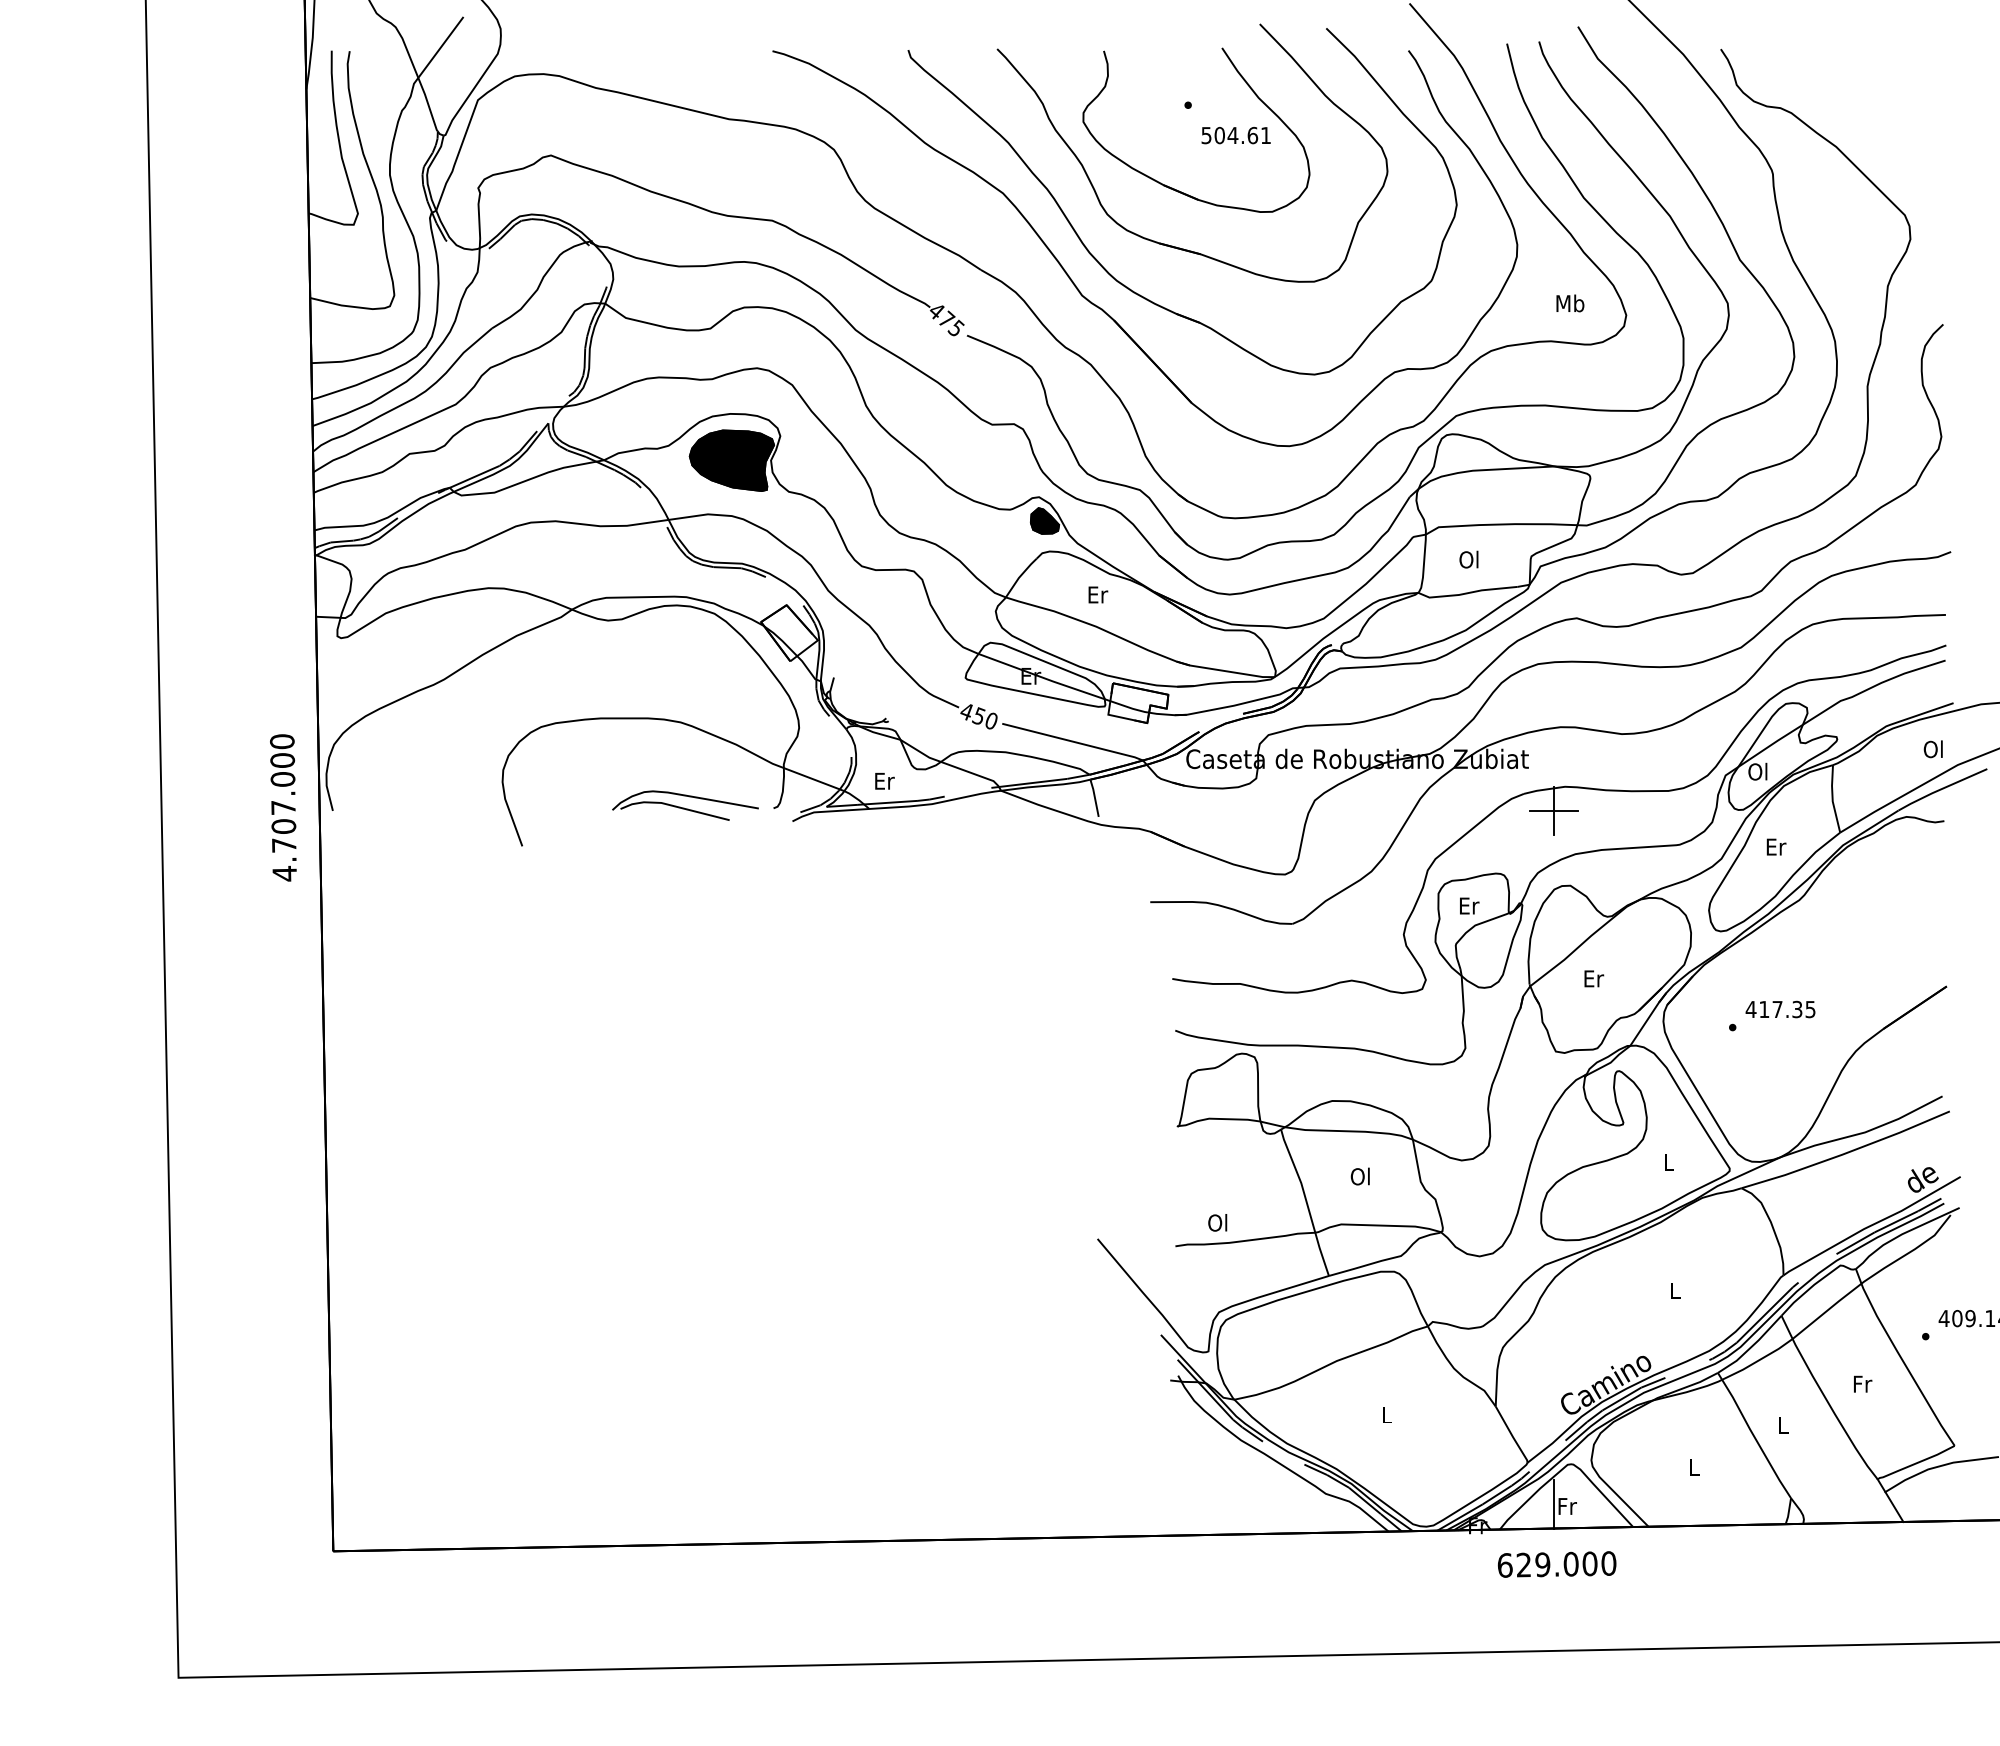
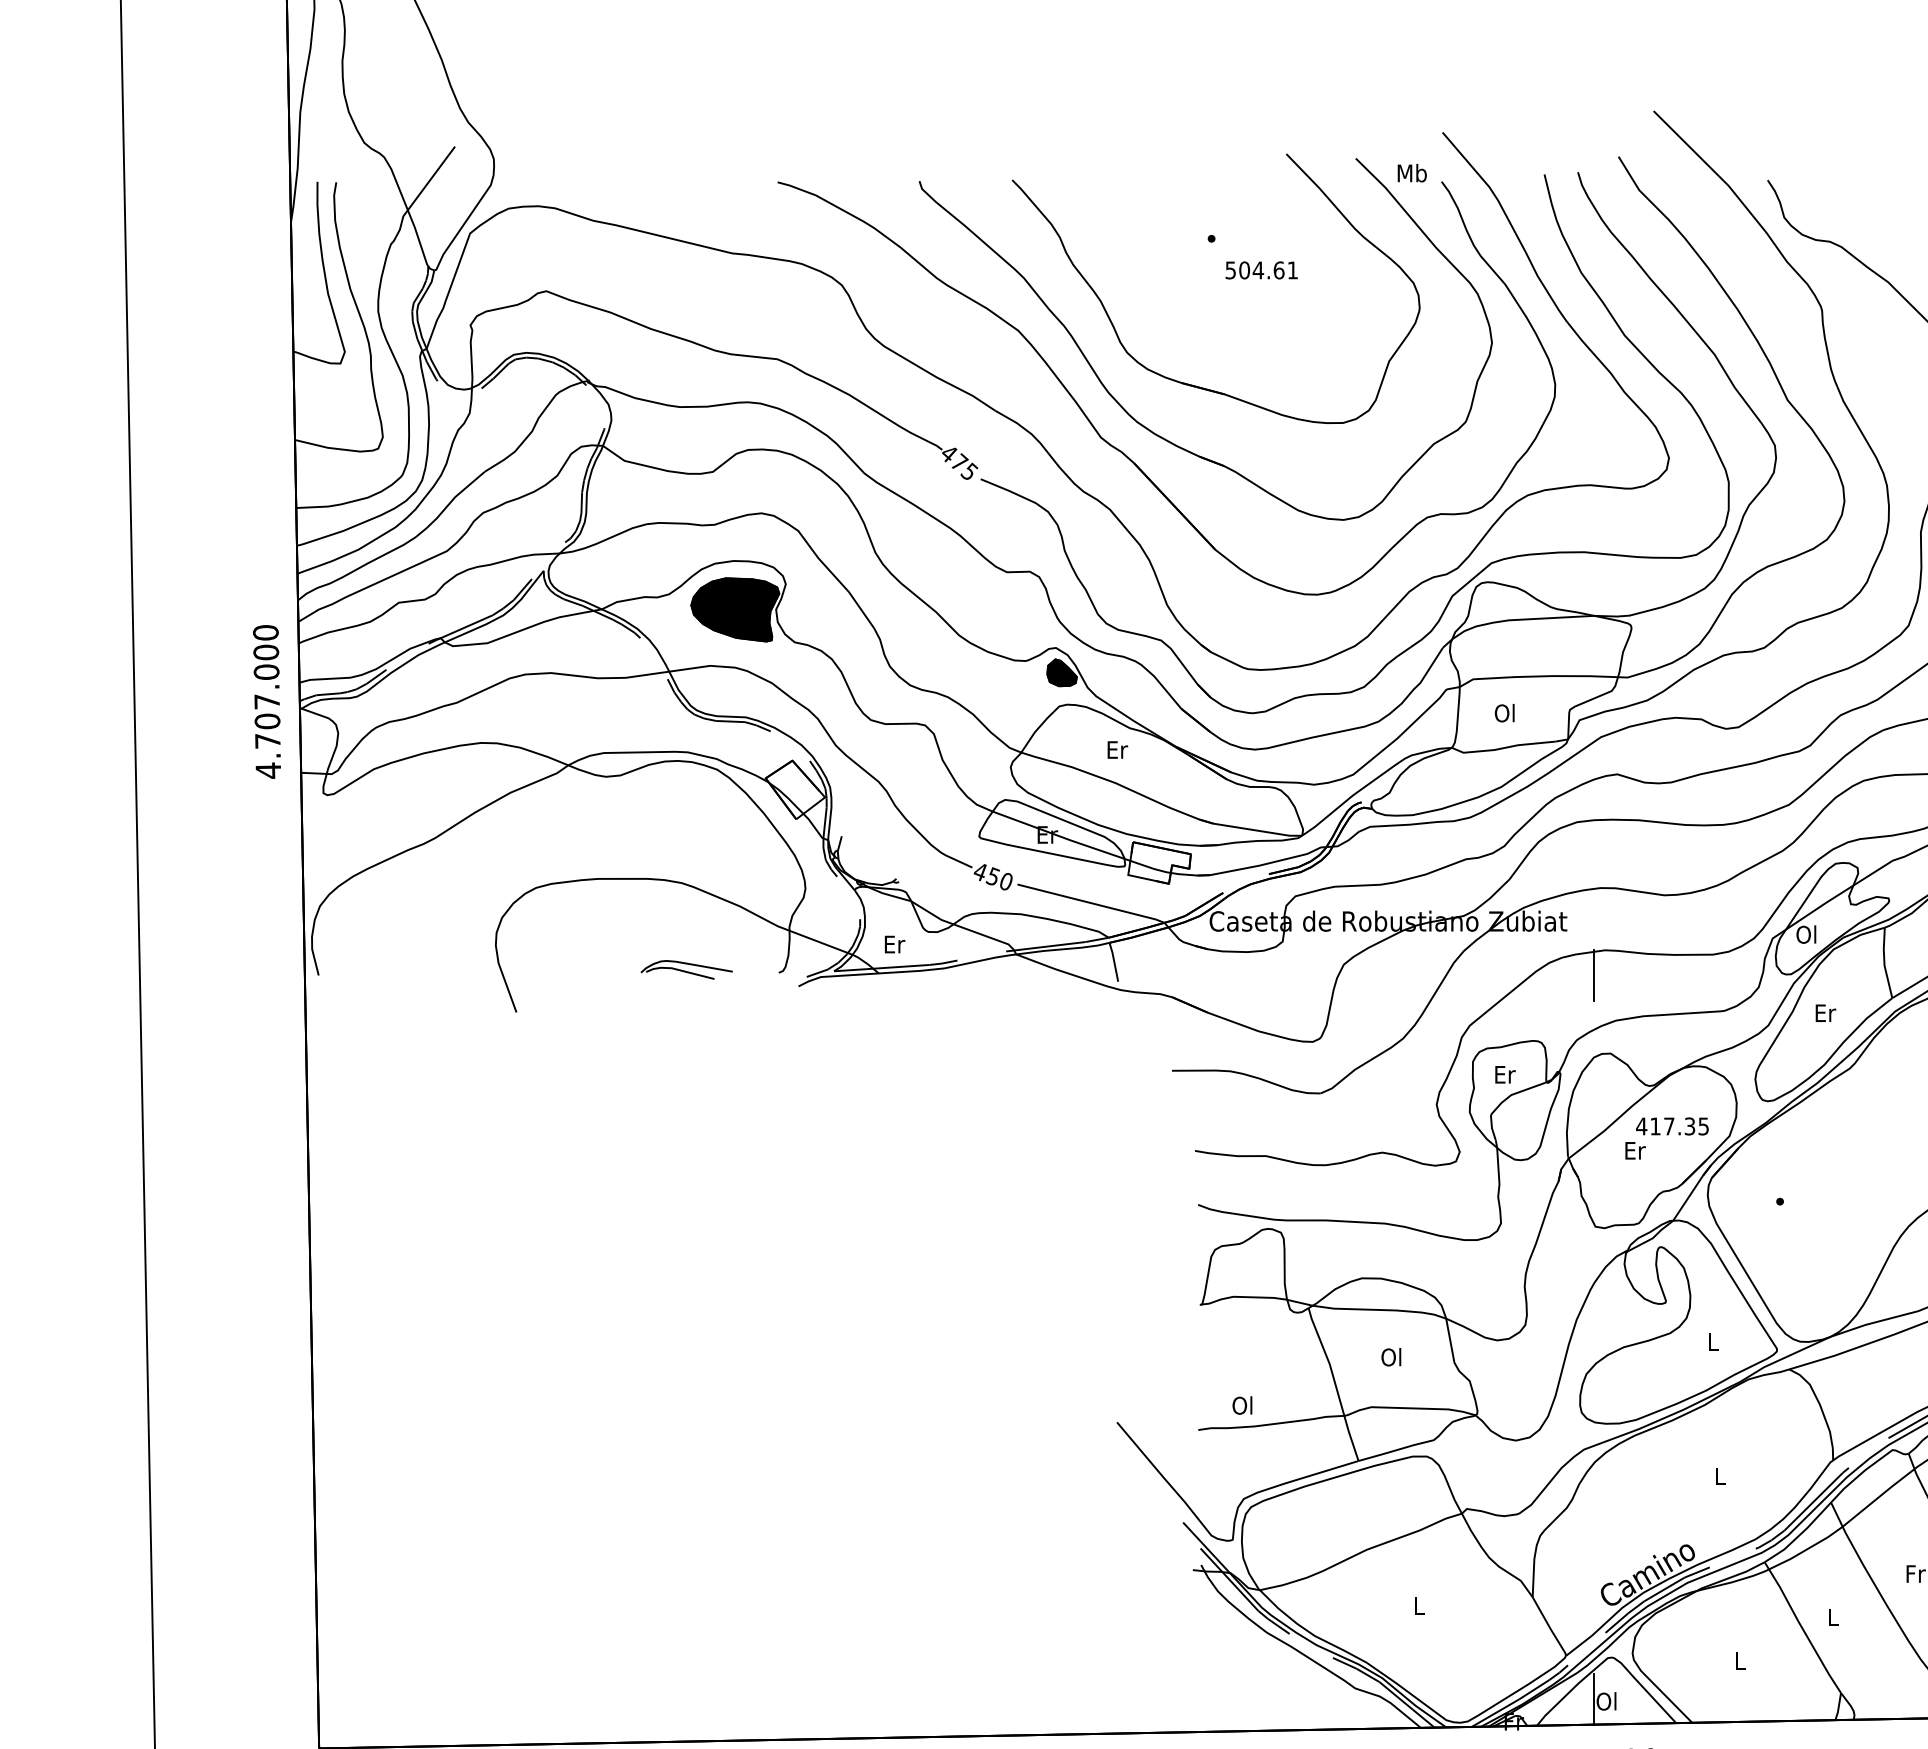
part: (1172, 187) -> (1195, 324), removed
text: (1570, 303) -> (1412, 173), moved
part: (685, 805) -> (686, 969), size x0.6
text: (283, 807) -> (267, 701), moved
line: (1554, 810) -> (1594, 975), removed
text: (1780, 1009) -> (1672, 1126), moved
text: (1566, 1506) -> (1606, 1701), Fr -> Ol

